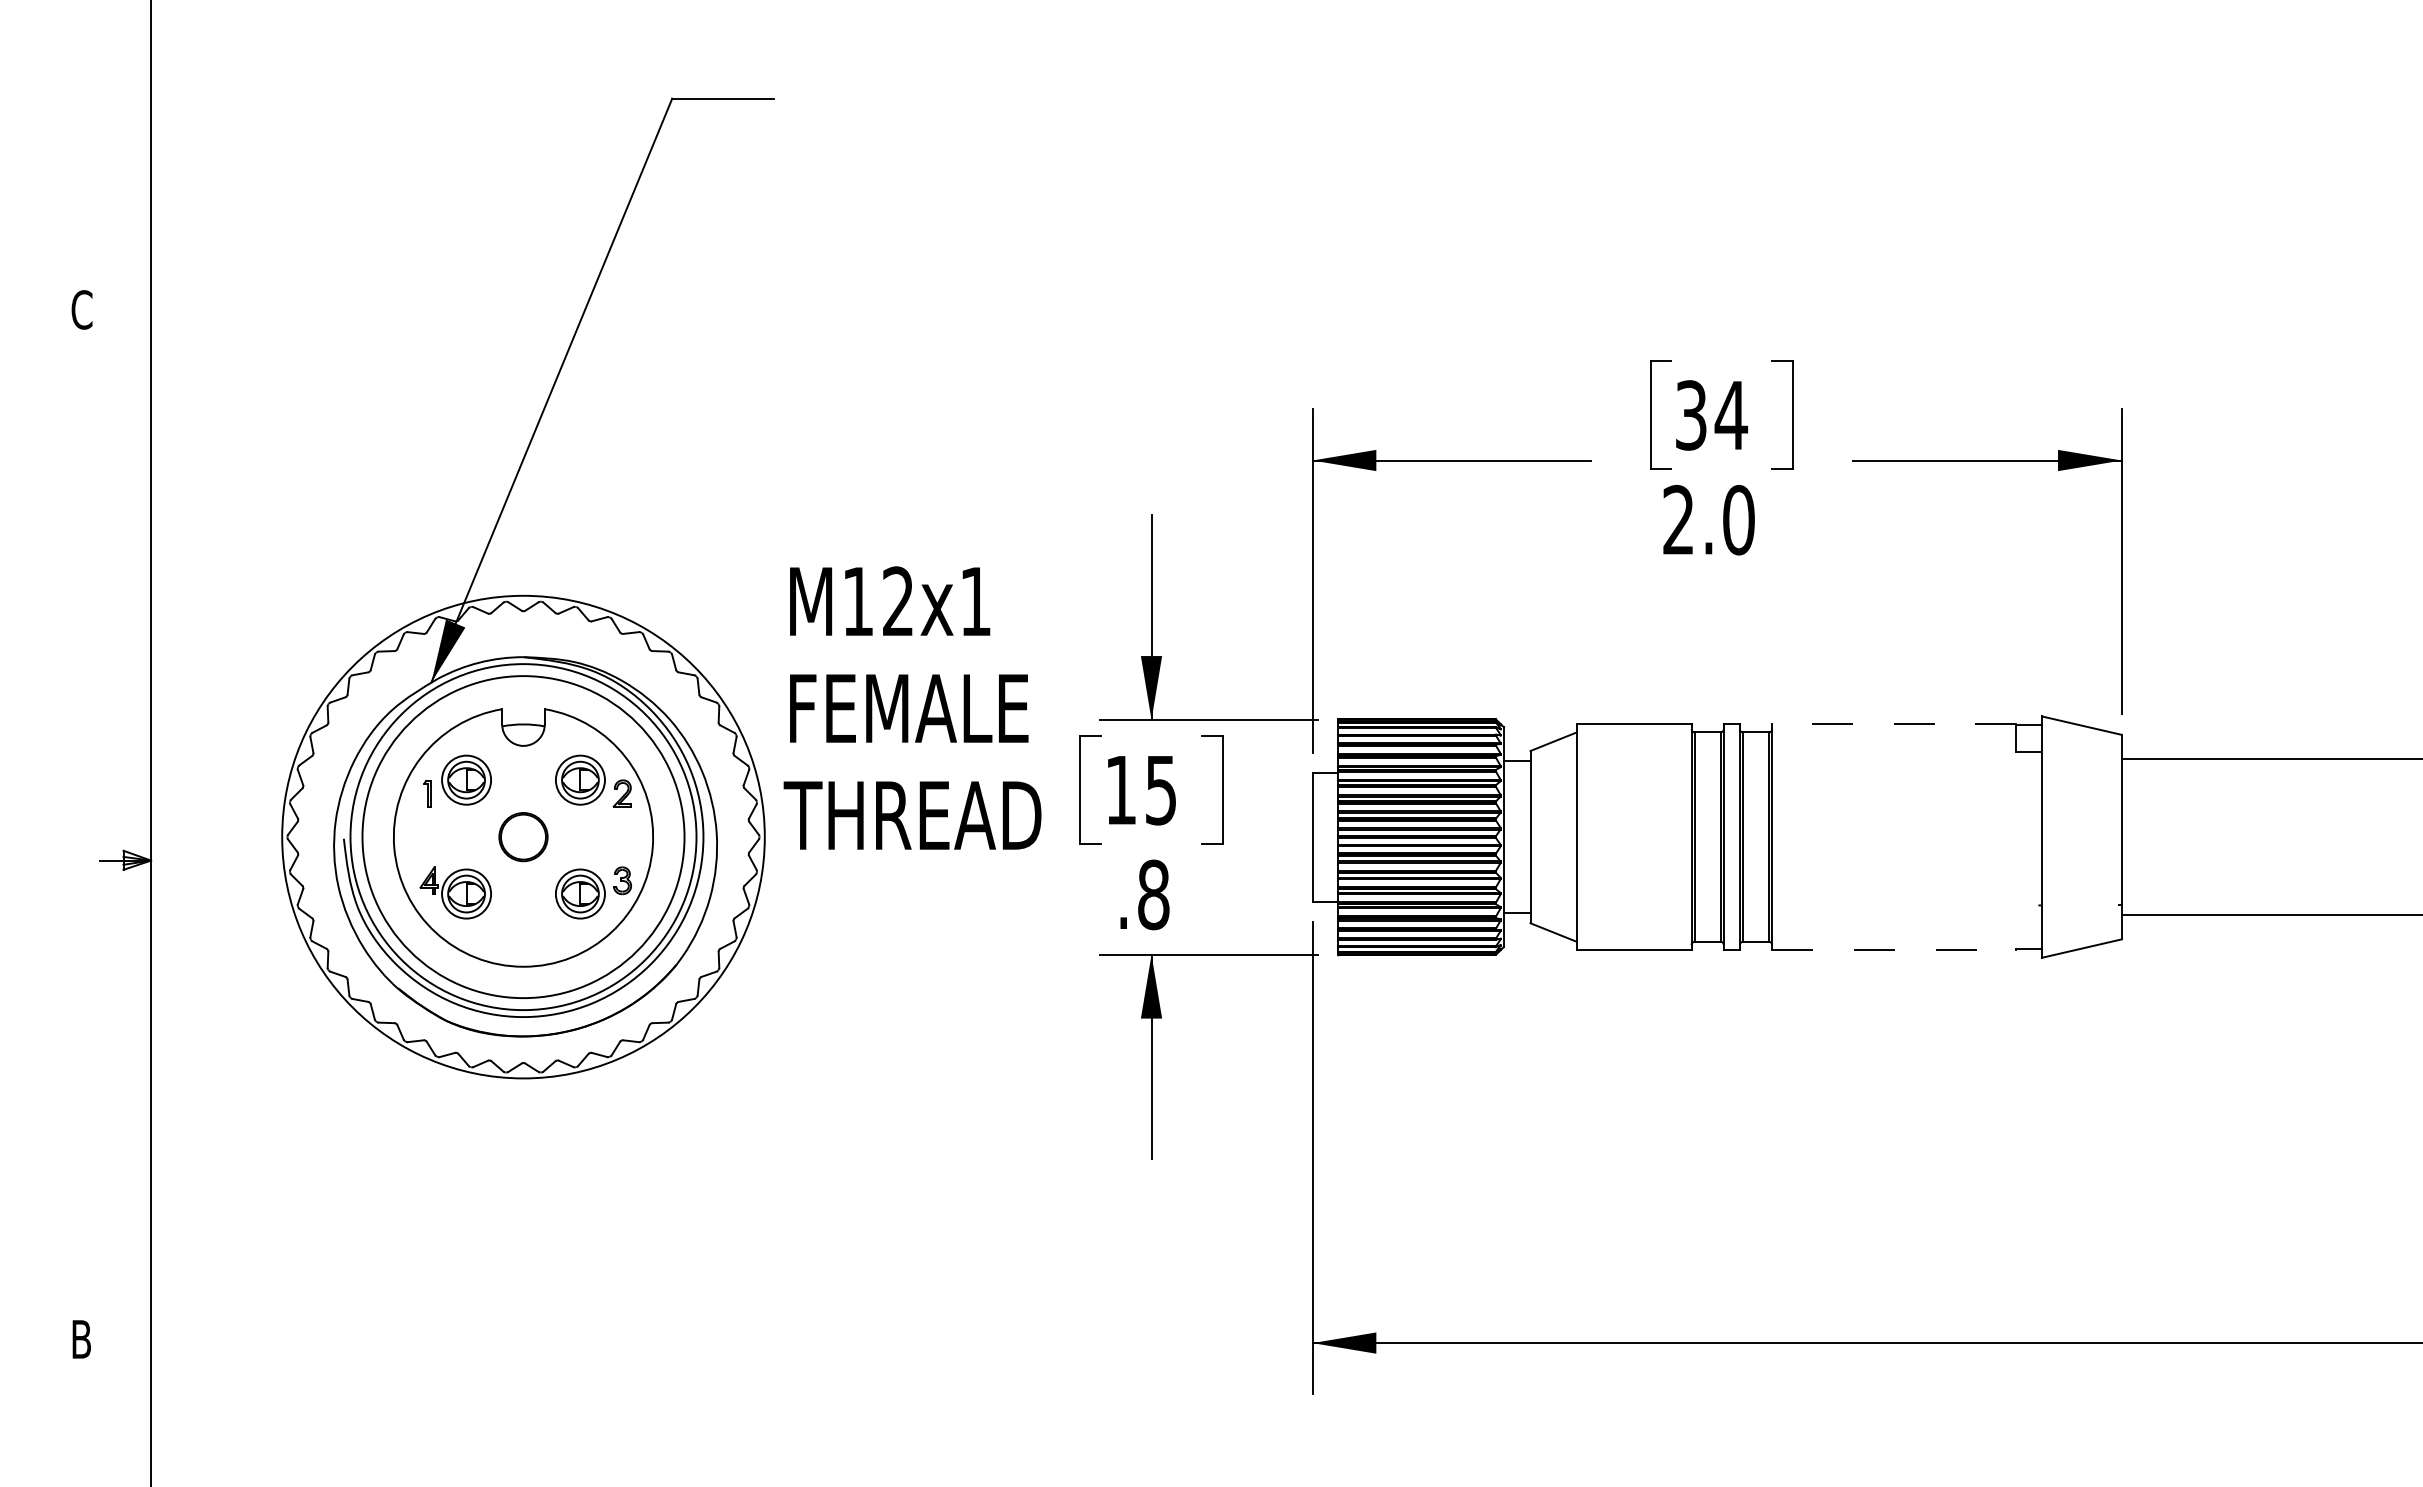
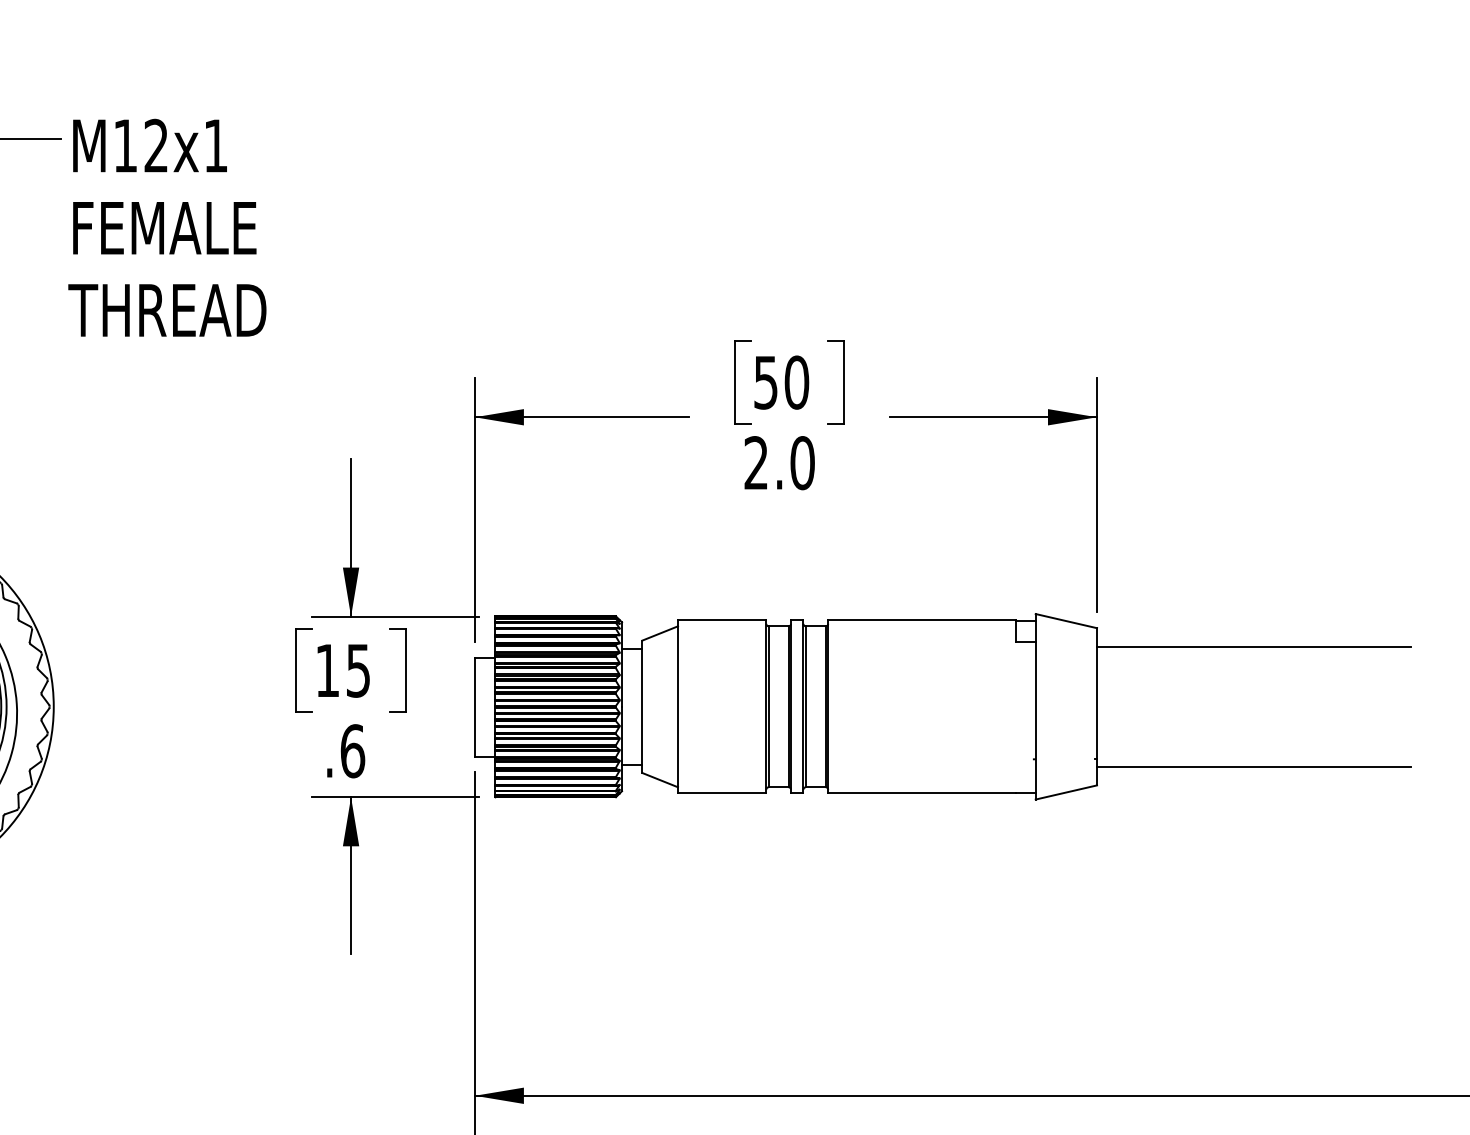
text: (1712, 415) -> (782, 382), 34 -> 50
text: (912, 707) -> (167, 227), moved
line: (1893, 724) -> (921, 620), dashed -> solid
text: (1153, 894) -> (352, 750), .8 -> .6
line: (1894, 949) -> (922, 793), dashed -> solid

